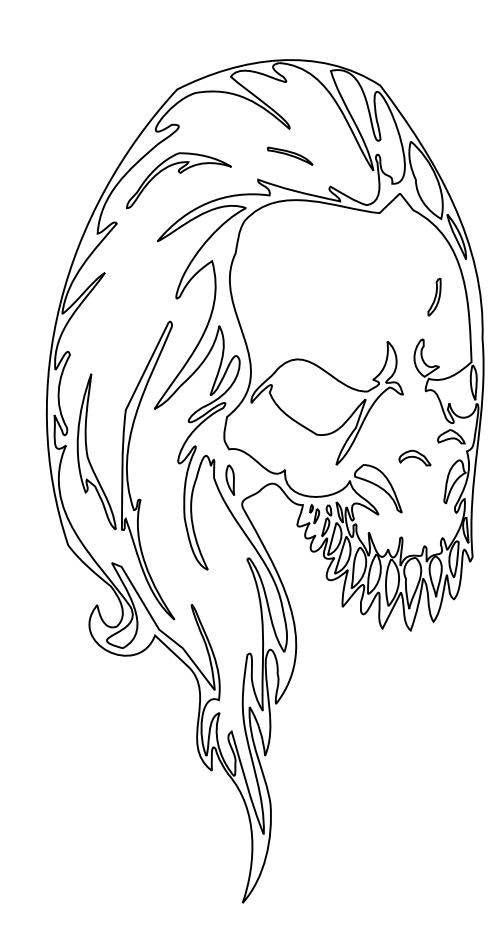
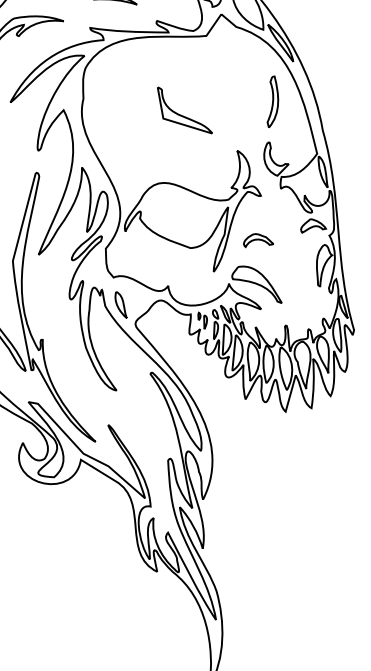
part: (340, 287) -> (184, 110), added
part: (434, 297) -> (271, 102), size x1.43
part: (414, 457) -> (257, 239), moved

